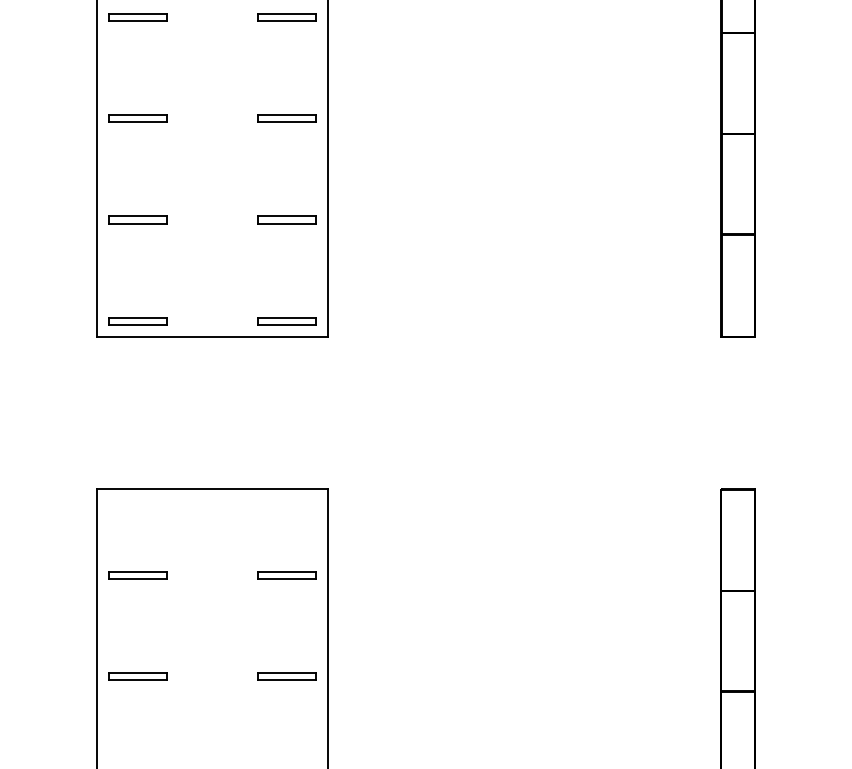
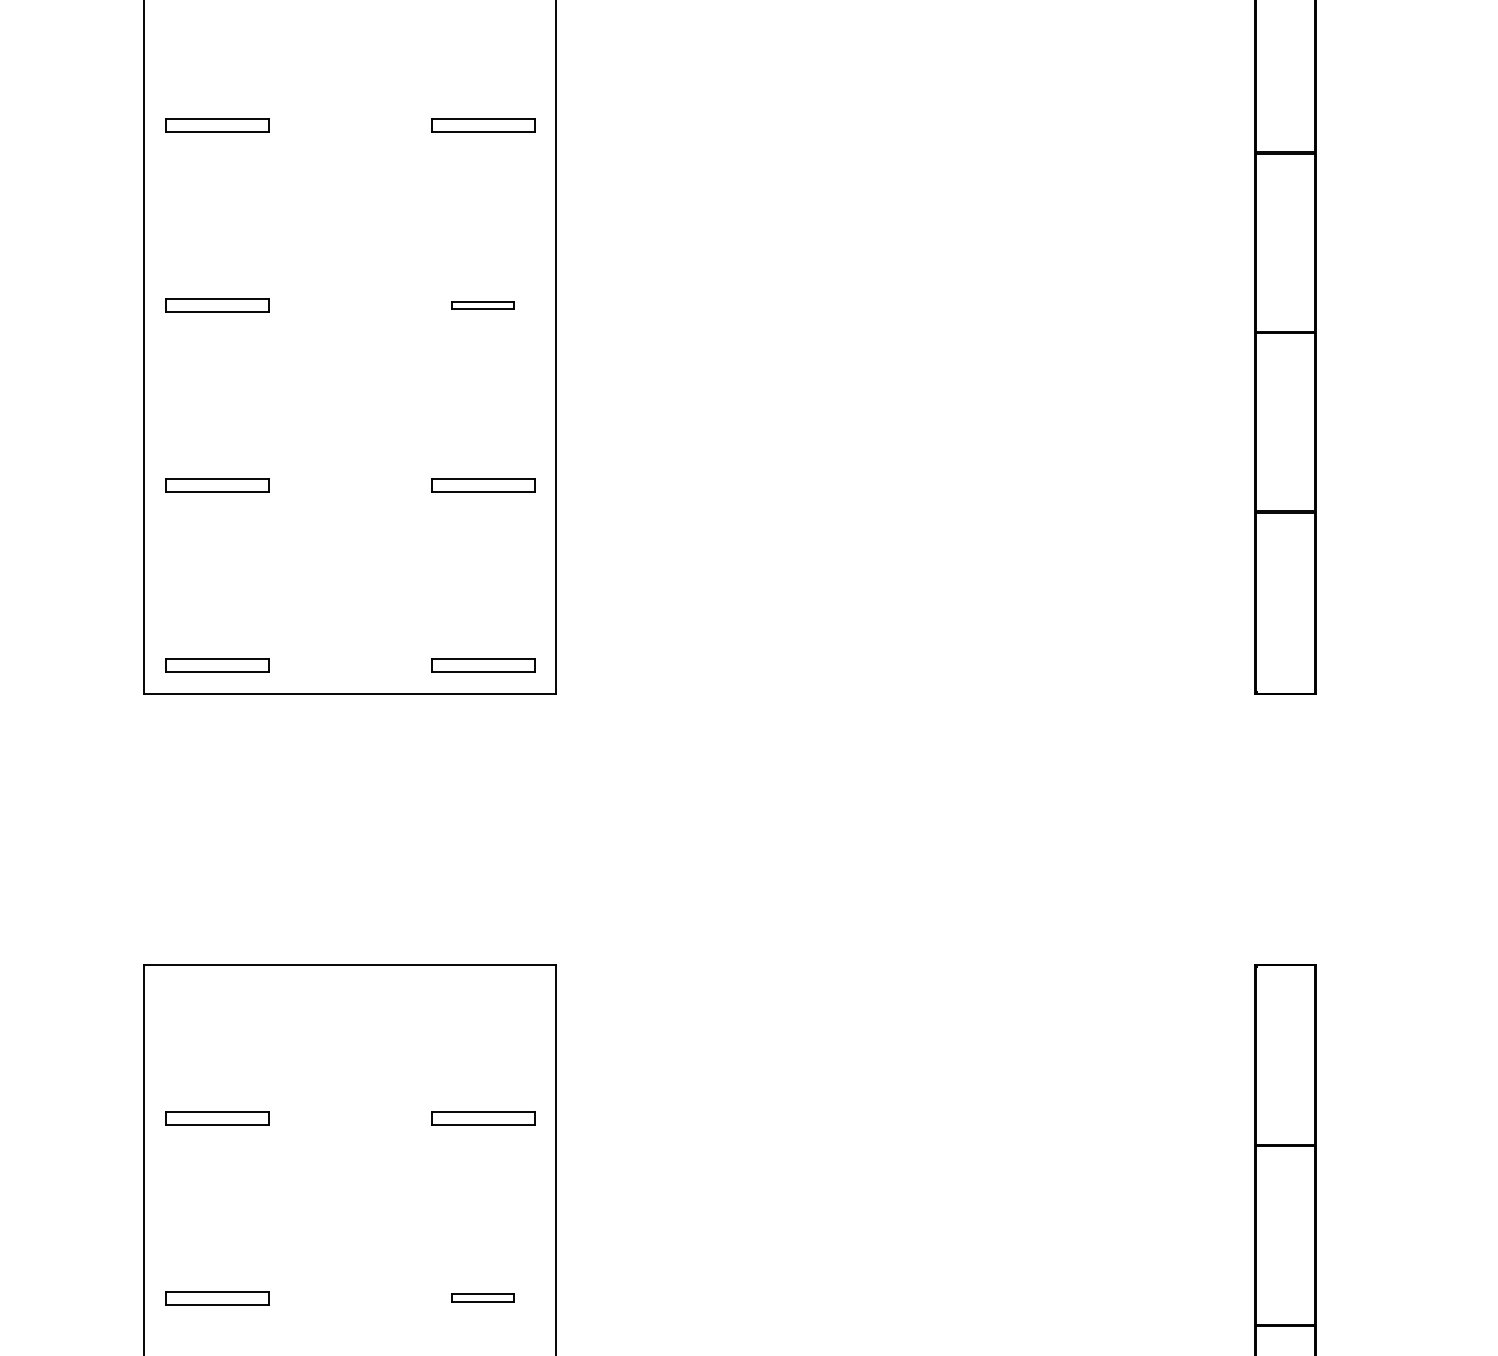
part: (286, 118) -> (481, 305), size x0.6
part: (286, 676) -> (481, 1297), size x0.6

